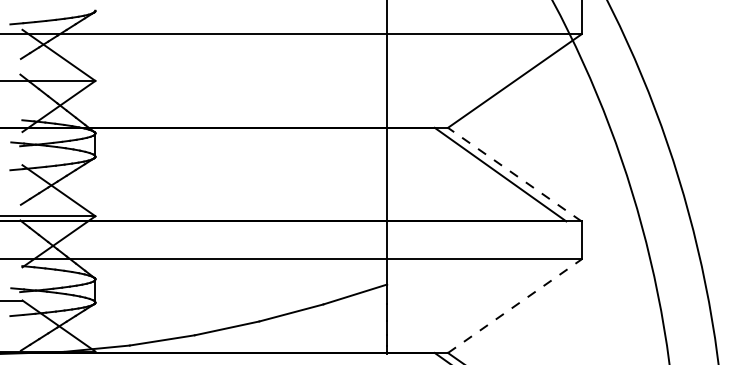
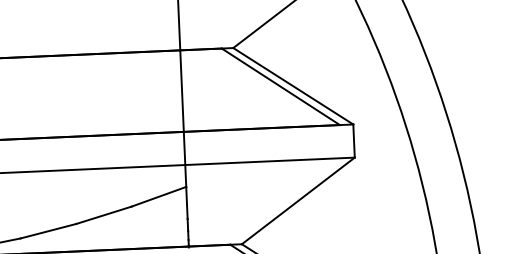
line: (514, 174) -> (293, 86), dashed -> solid
line: (514, 306) -> (298, 201), dashed -> solid

